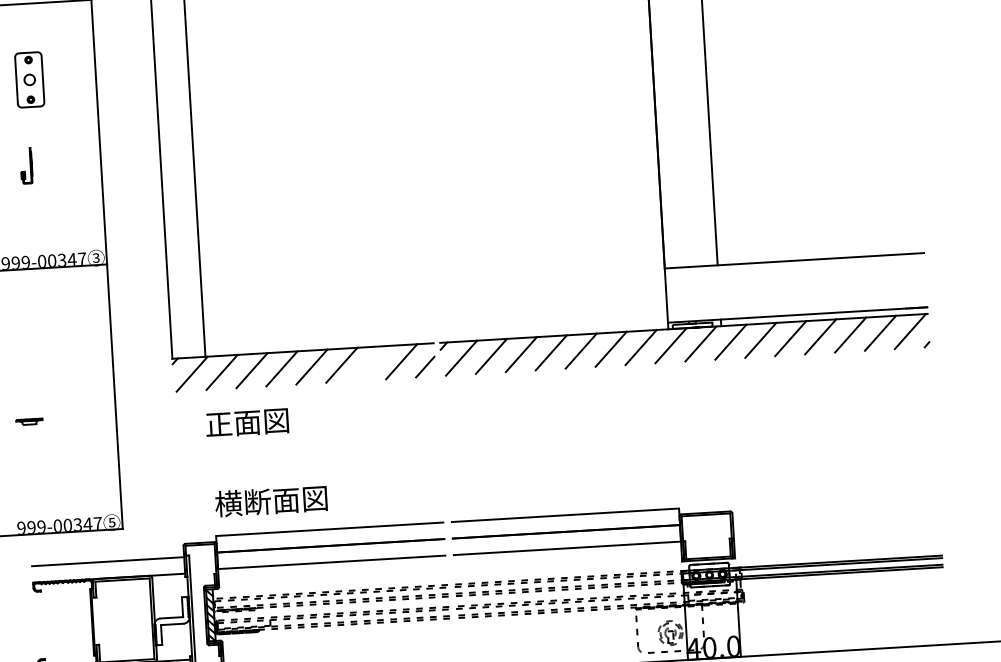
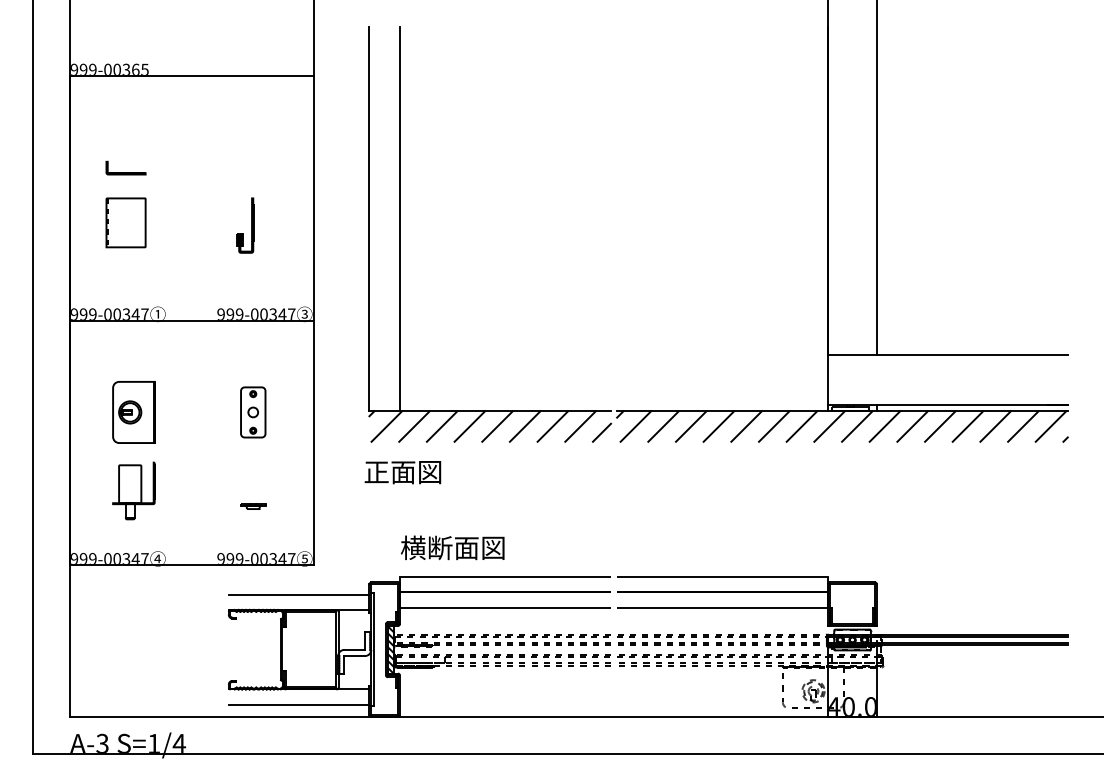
part: (30, 79) -> (253, 412), moved
part: (26, 165) -> (245, 225), size x1.67
line: (371, 363) -> (552, 426), added
part: (29, 421) -> (253, 506), moved
text: (246, 423) -> (402, 472), moved

